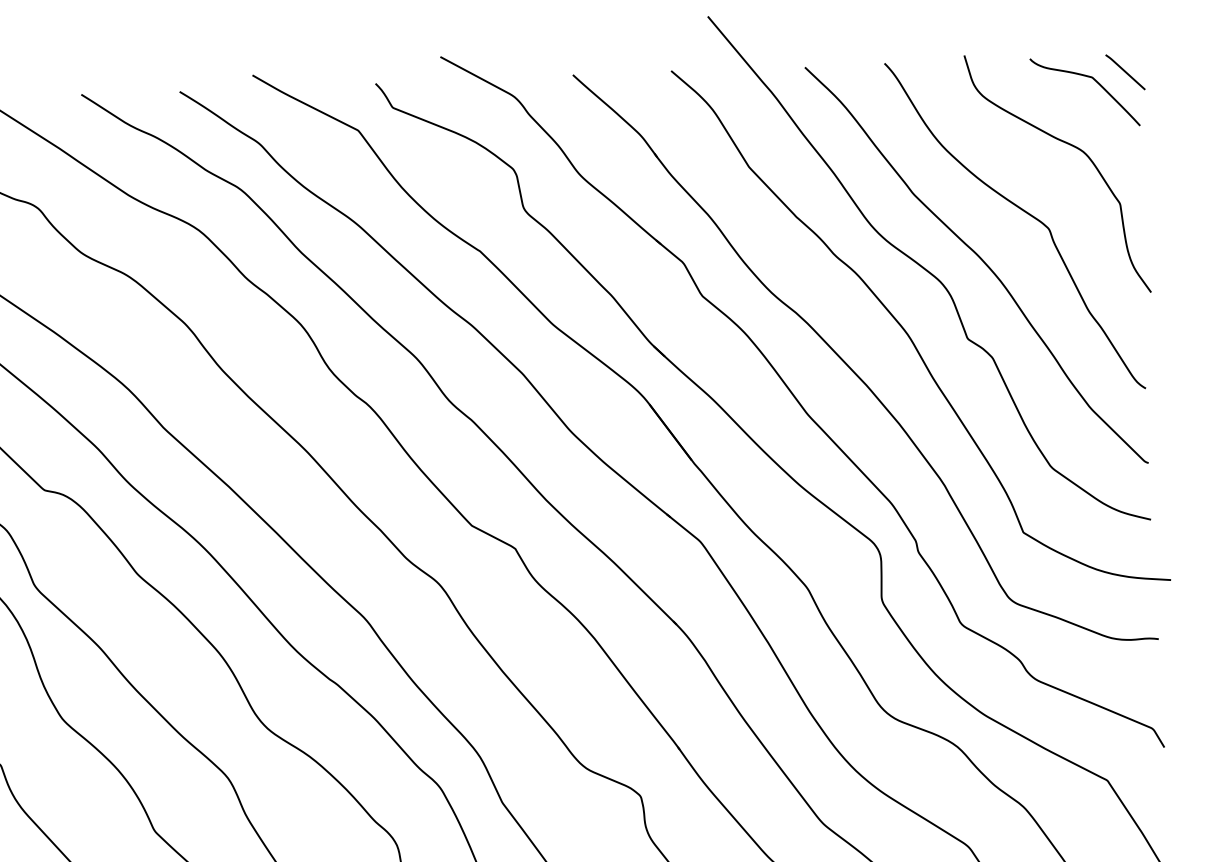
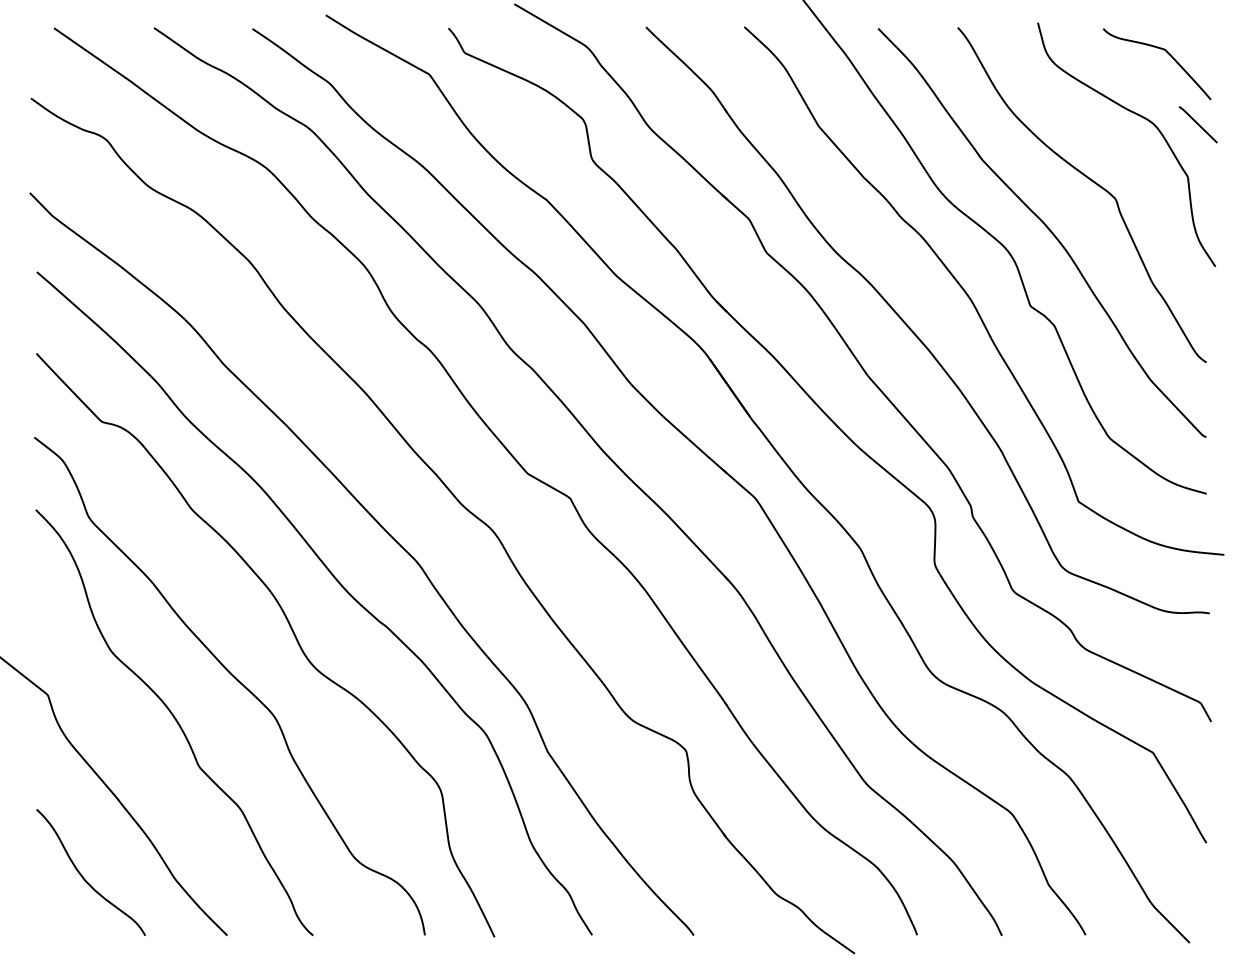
line: (1124, 72) -> (1197, 124), moved

